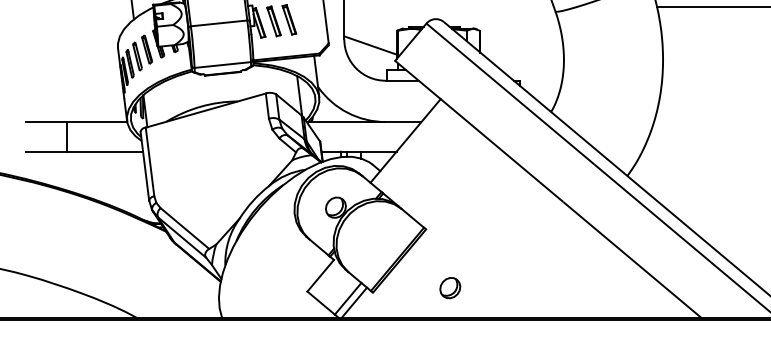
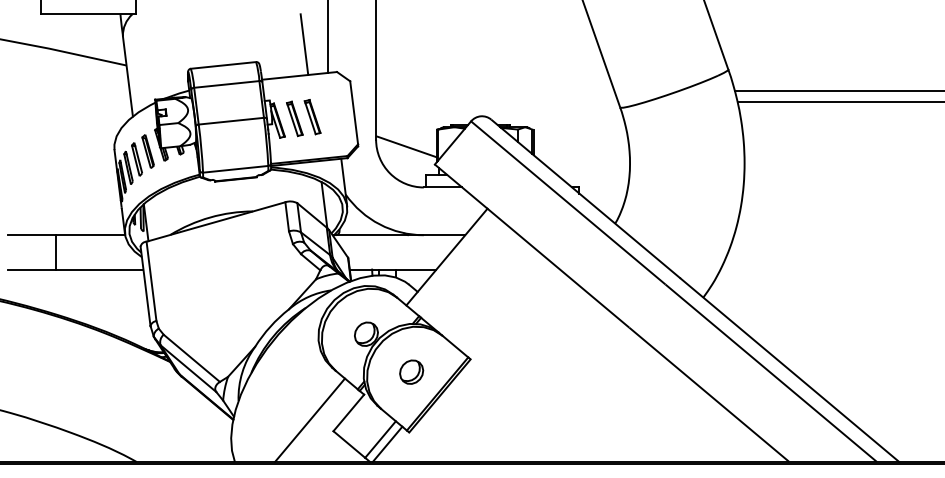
line: (287, 281) -> (310, 419), added
part: (450, 287) -> (411, 371), moved

